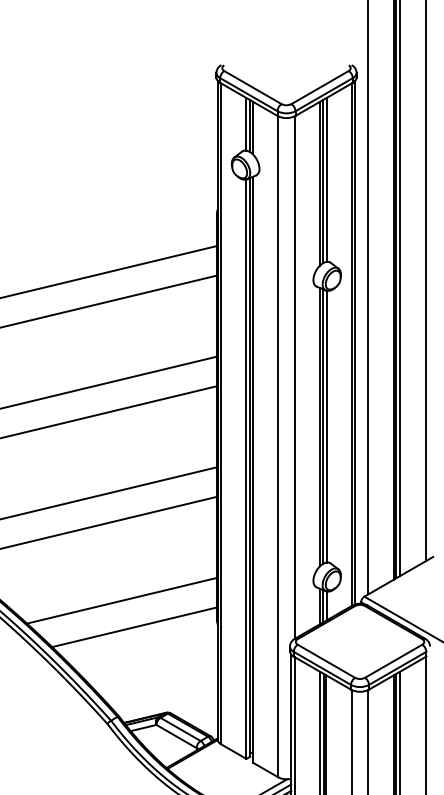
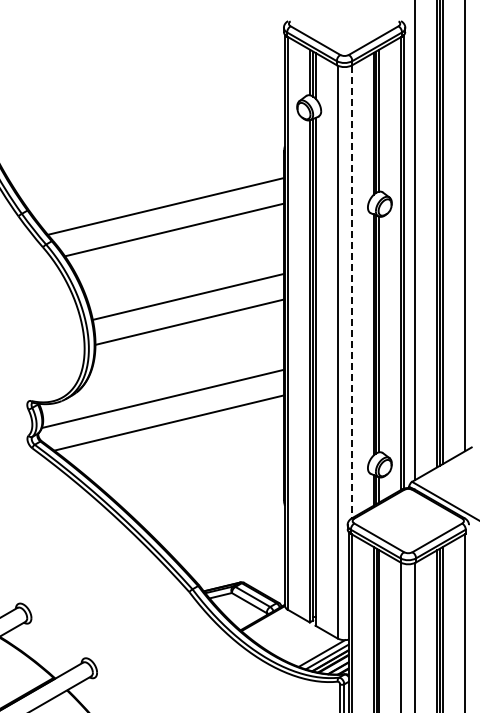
line: (294, 378) -> (351, 292), solid -> dashed
line: (121, 600) -> (201, 485), removed
line: (134, 627) -> (212, 508), removed

